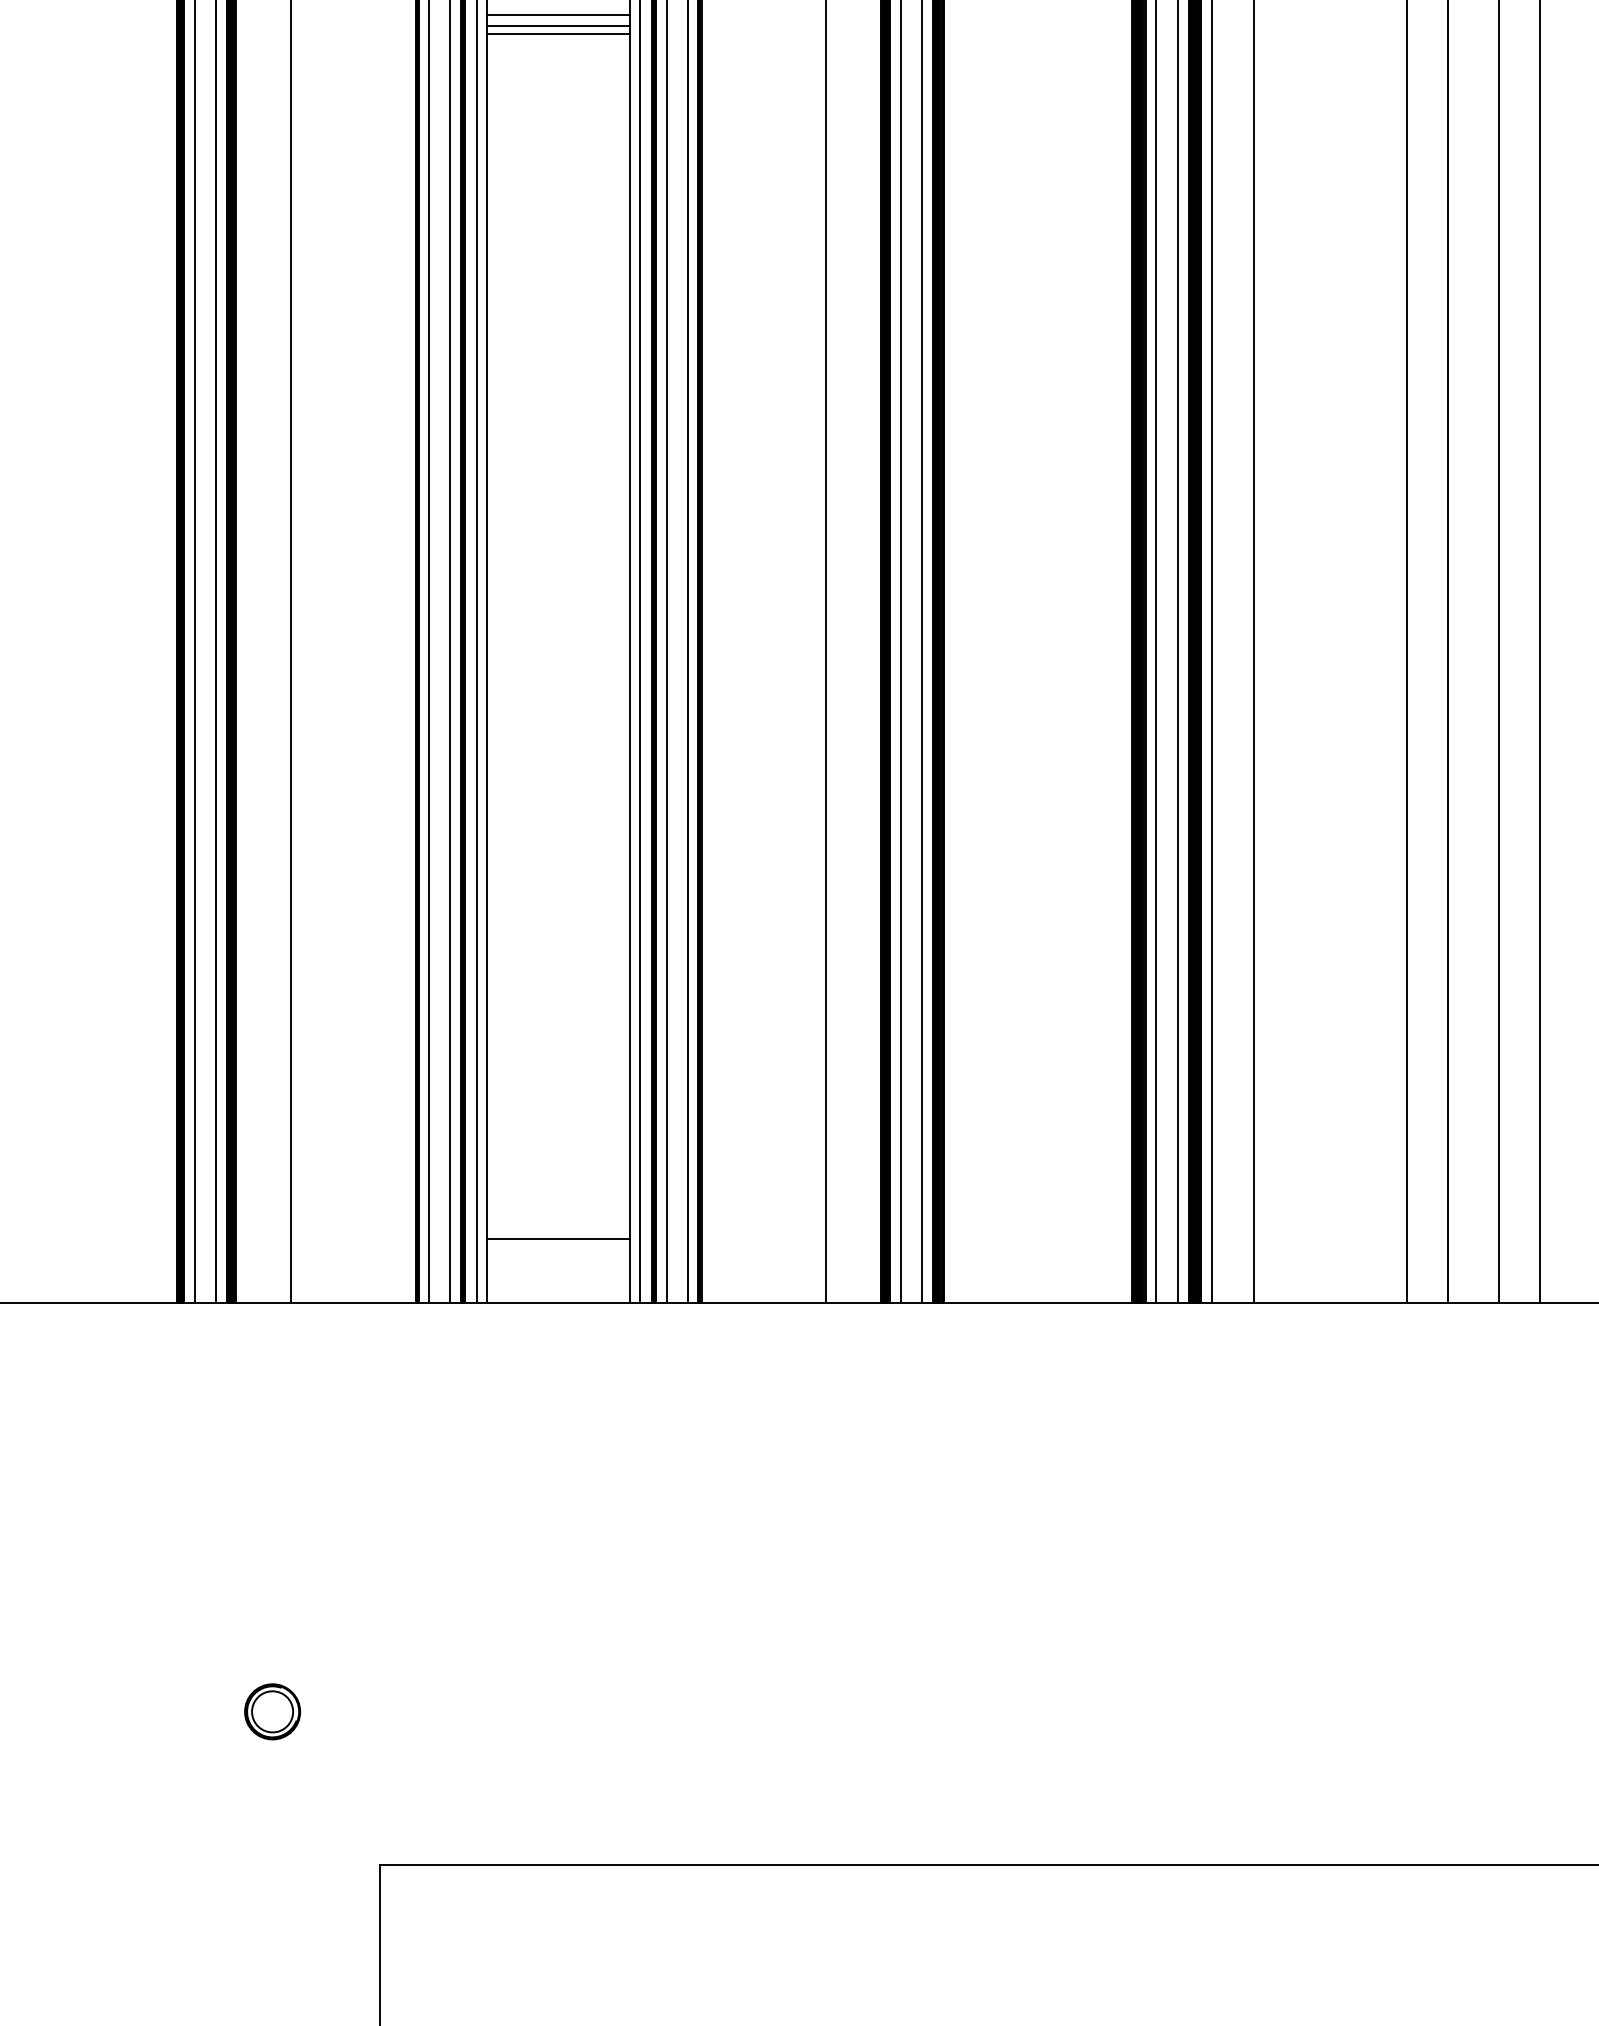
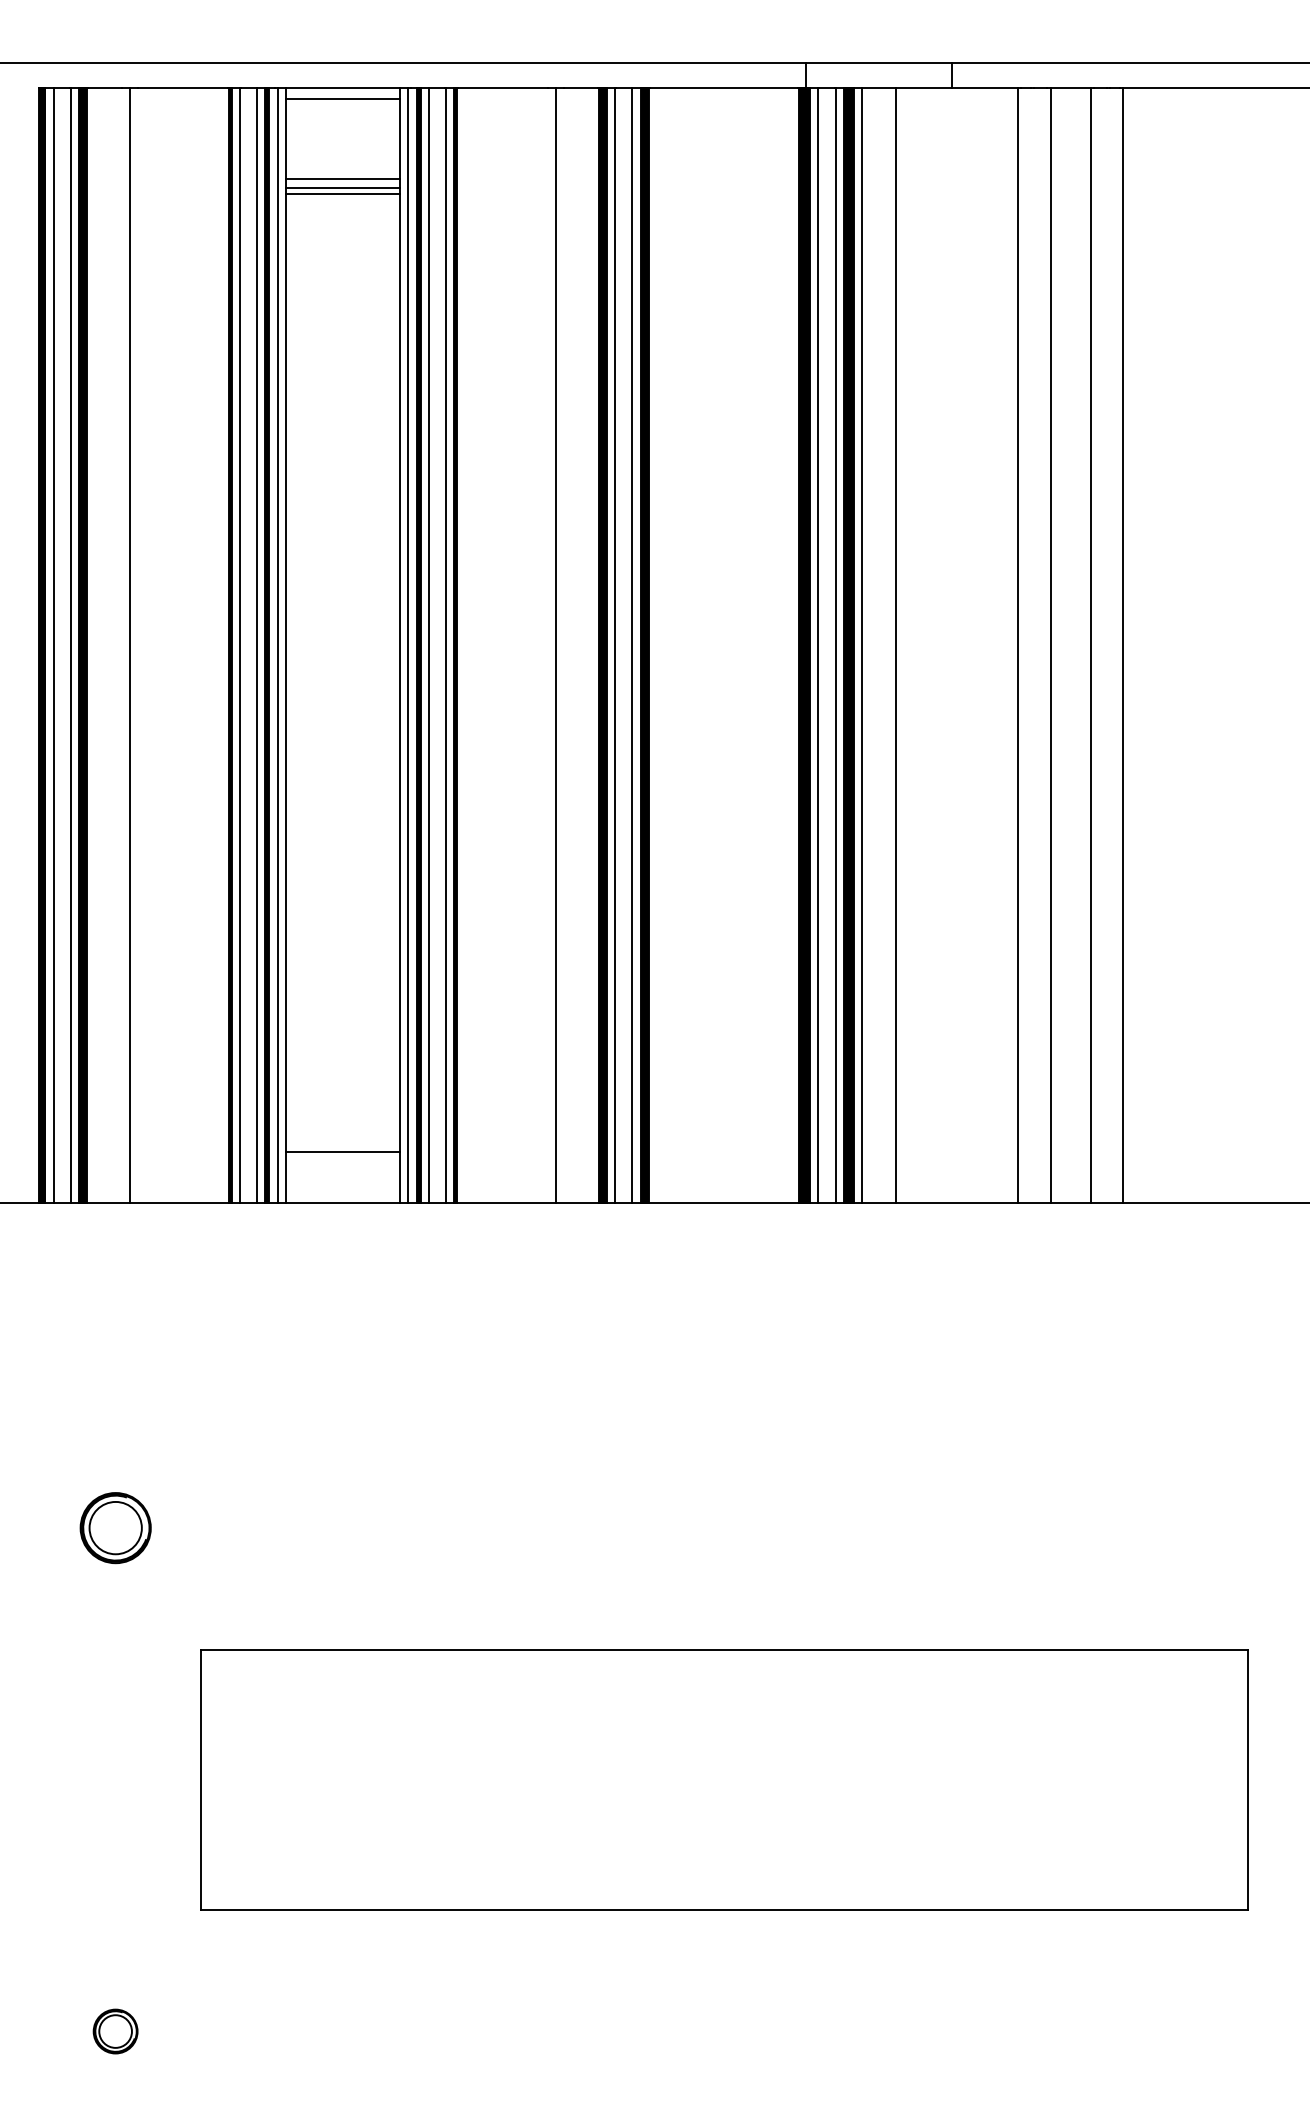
part: (272, 1711) -> (115, 1527), size x1.6

